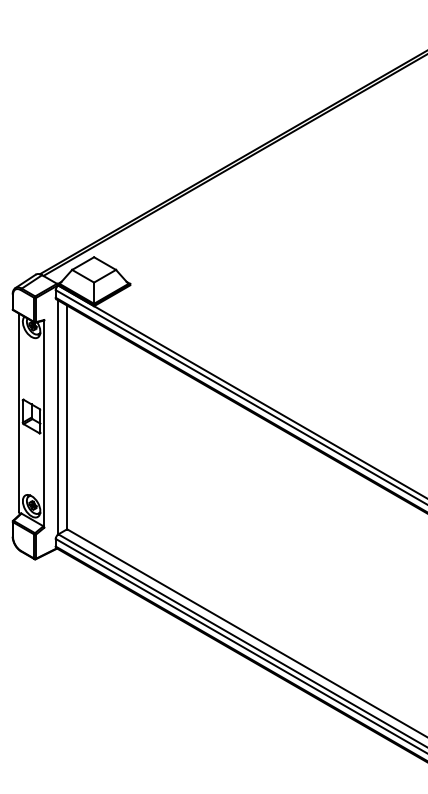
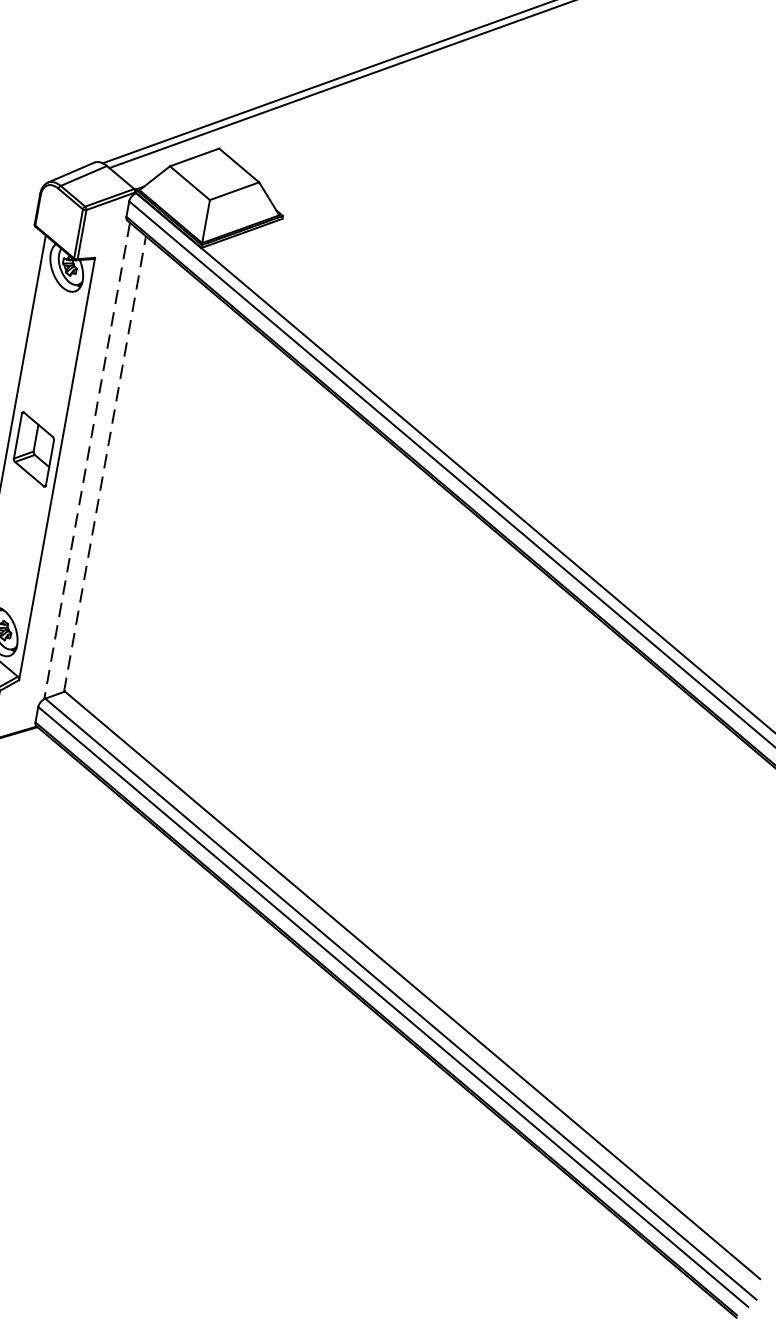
line: (66, 416) -> (104, 462), solid -> dashed
line: (57, 417) -> (86, 460), solid -> dashed

